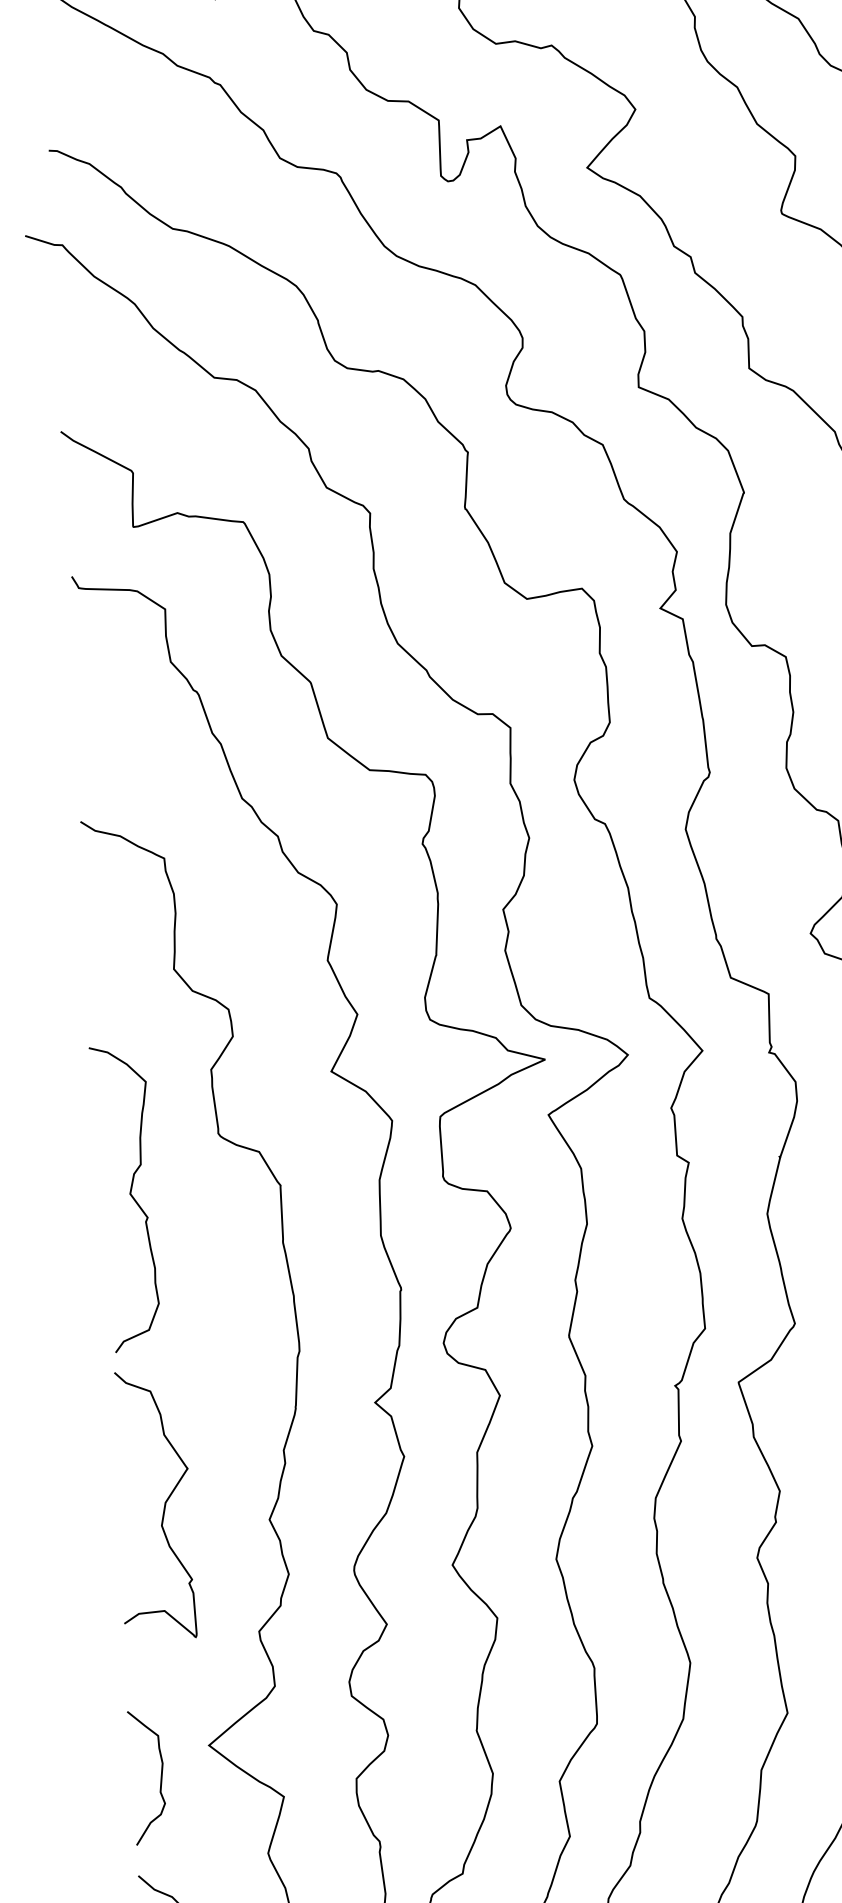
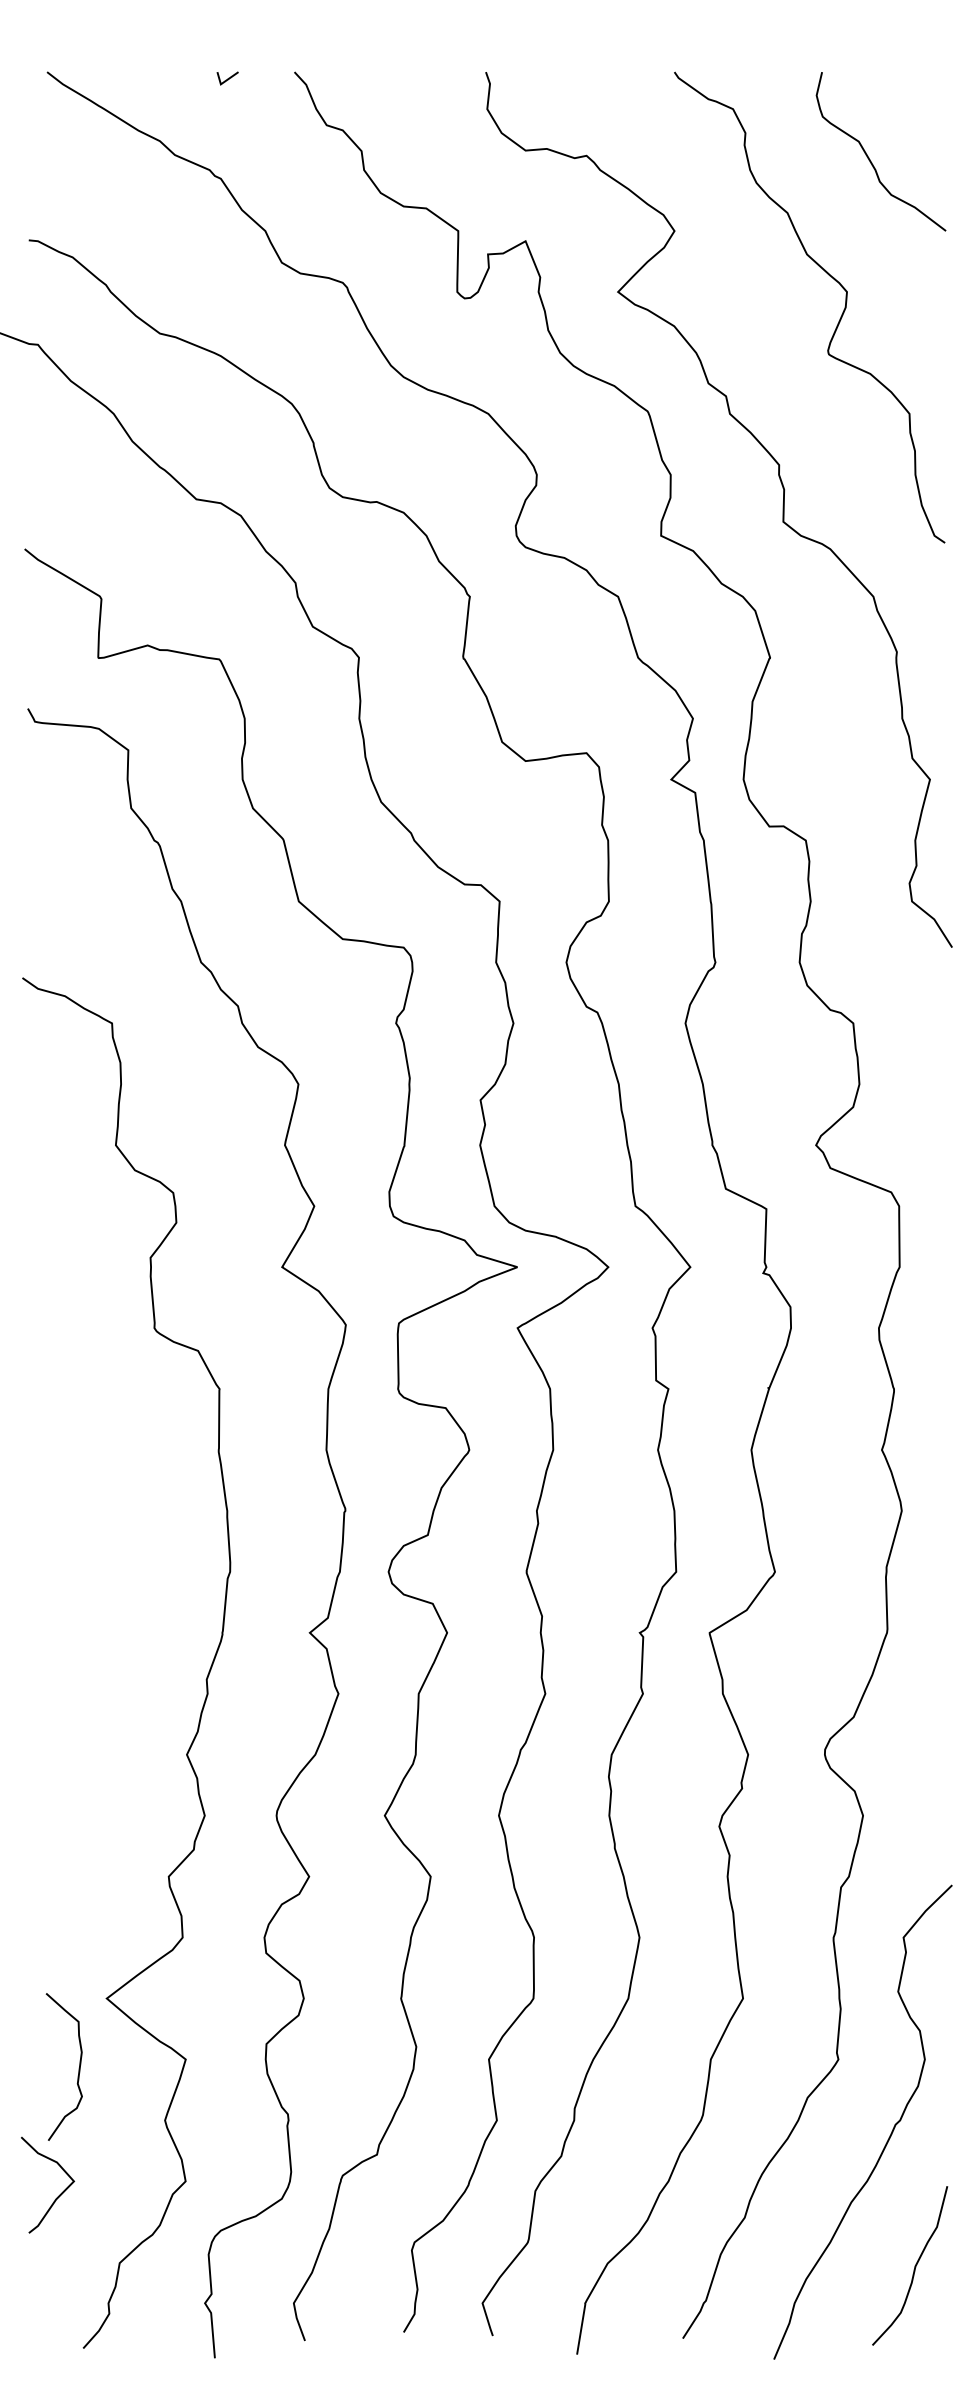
curve: (130, 1196) -> (54, 1391), removed
curve: (163, 1508) -> (71, 1735), removed
curve: (160, 1778) -> (78, 2068), moved

